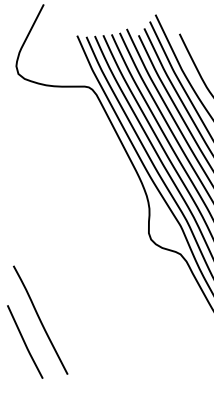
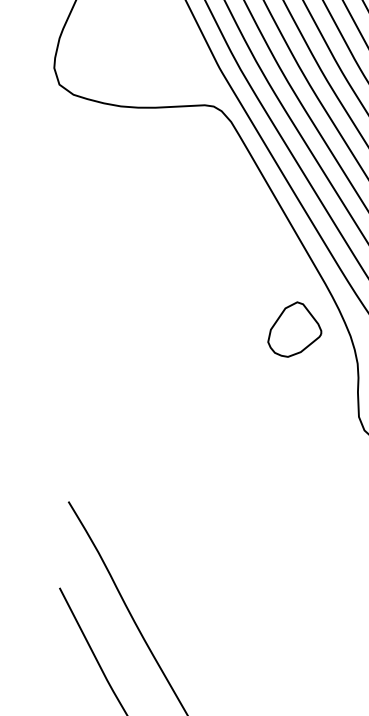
part: (121, 191) -> (295, 329), added

